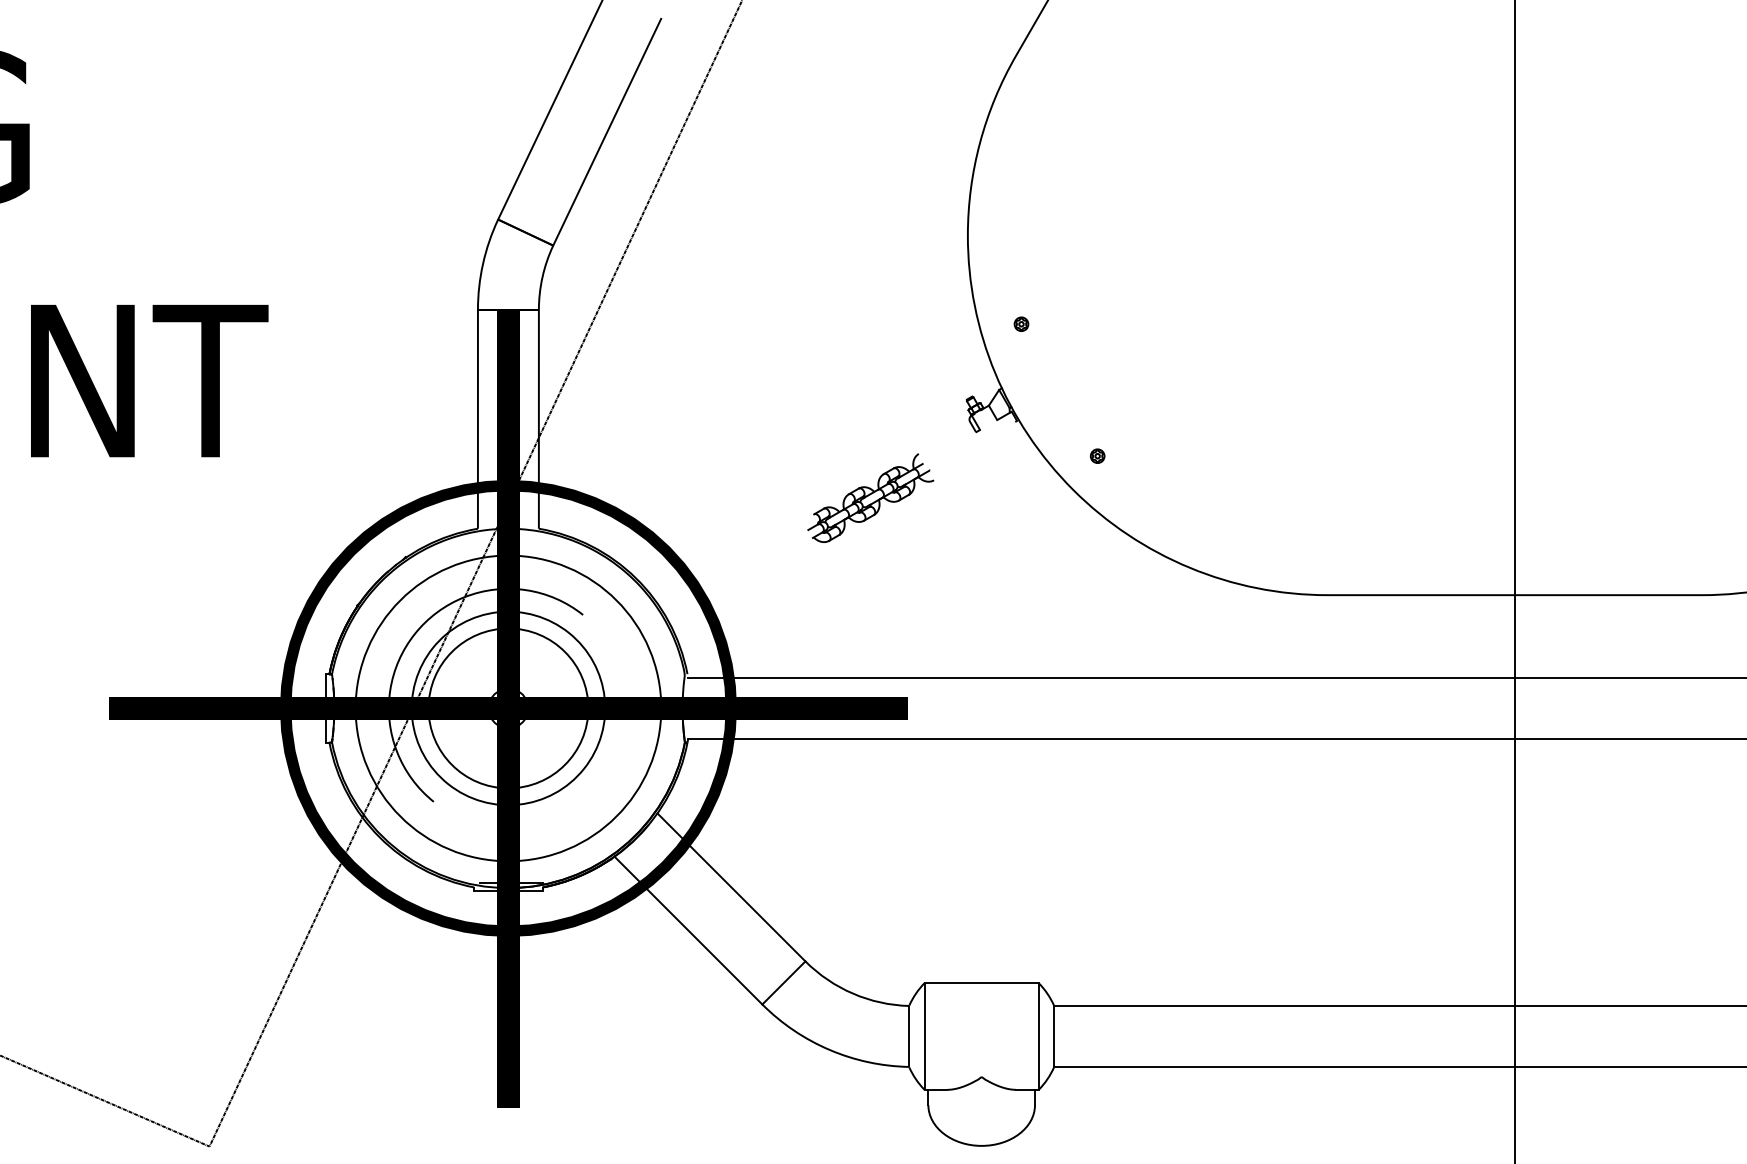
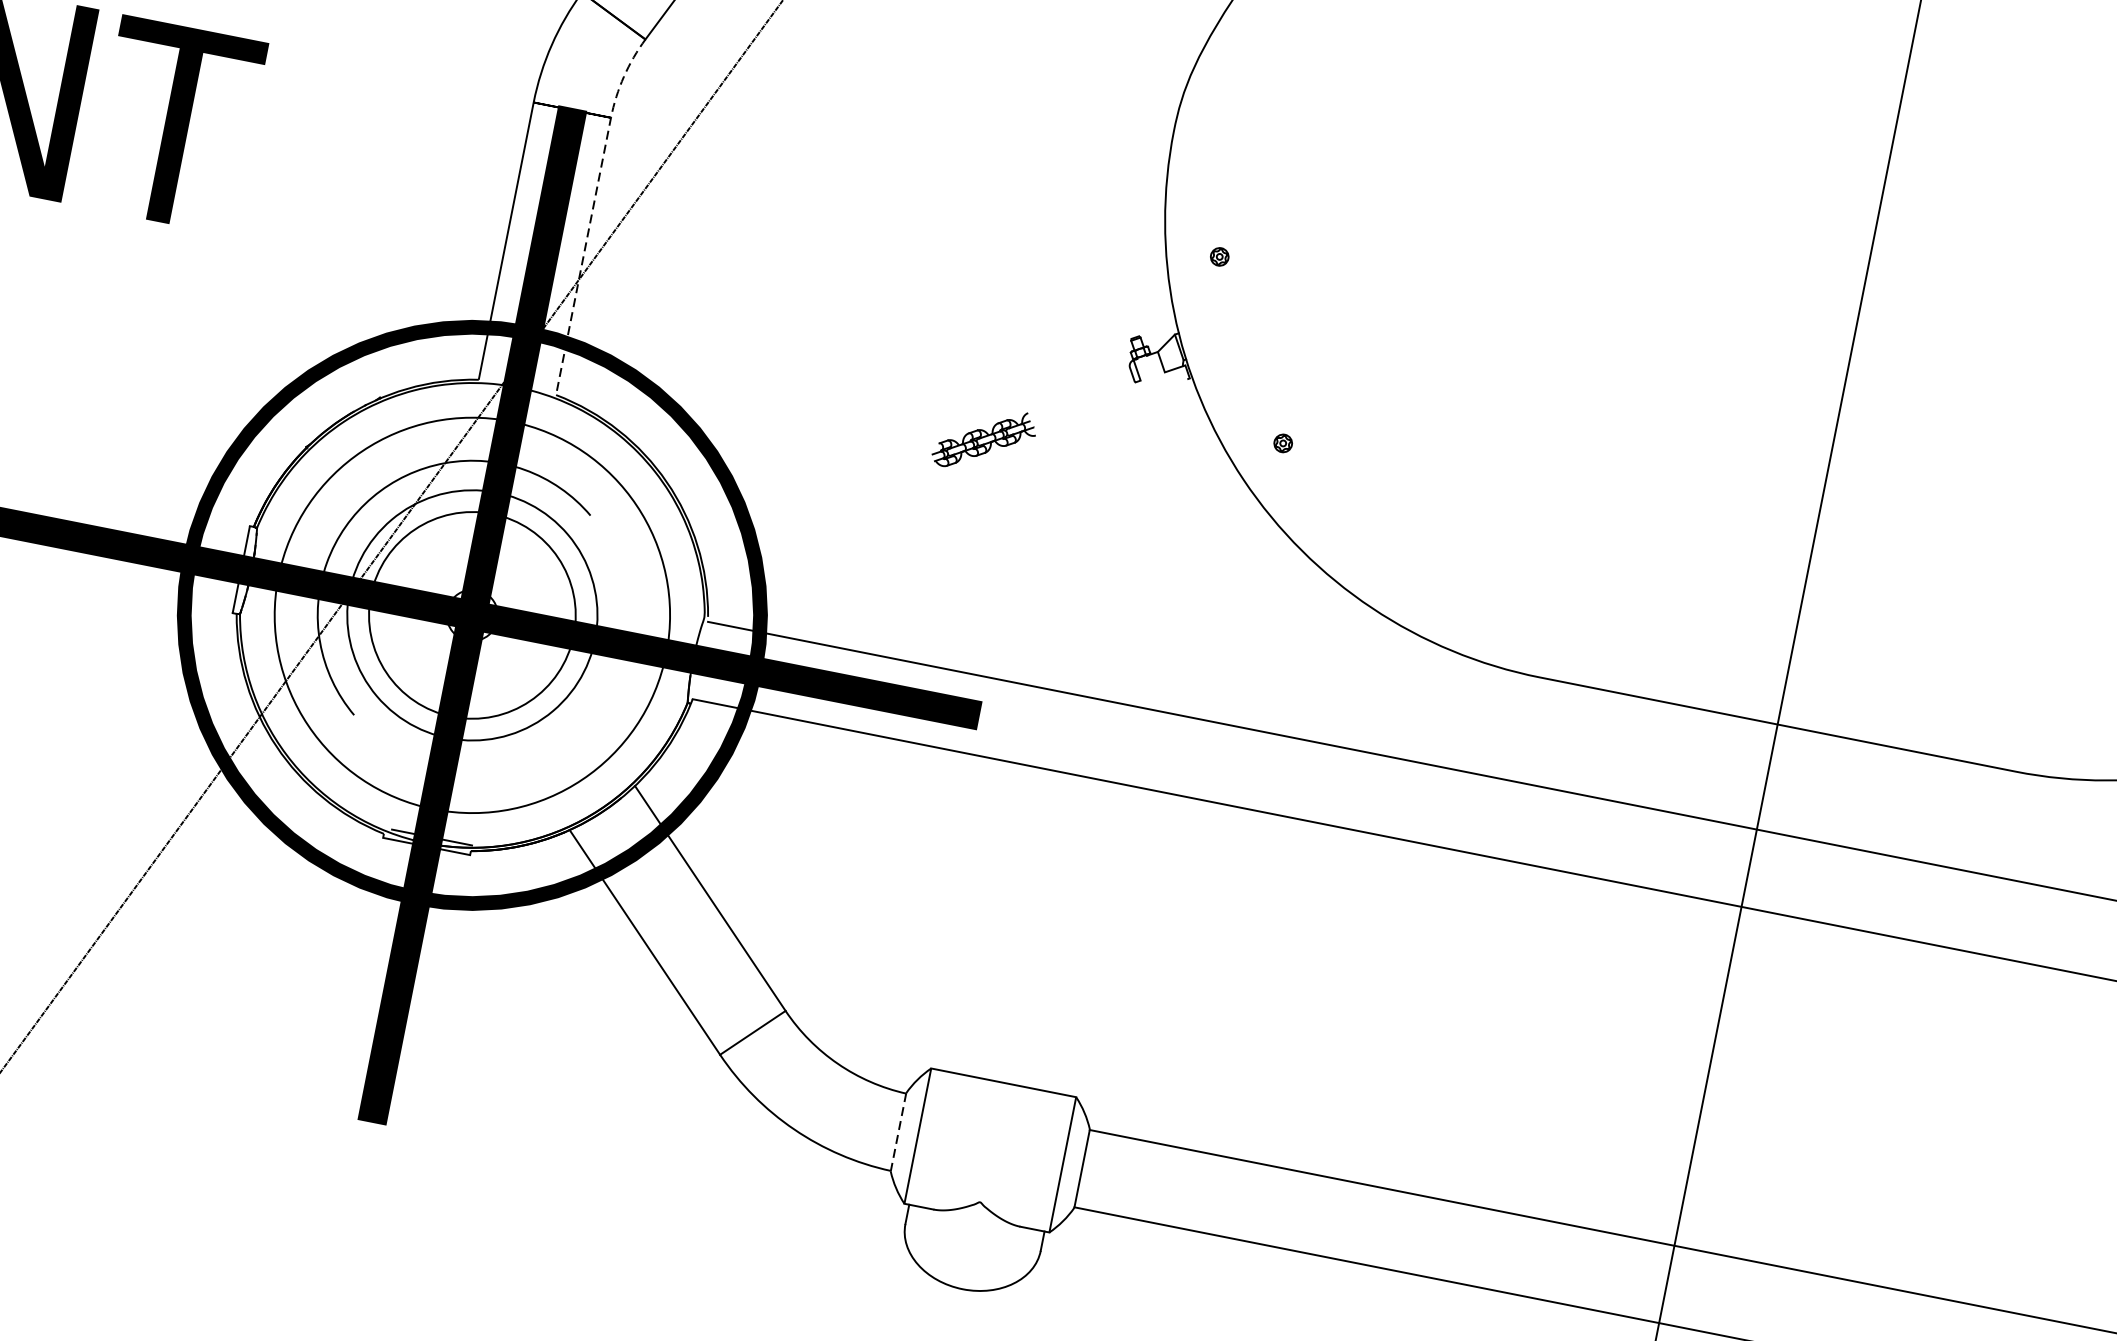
line: (538, 380) -> (592, 206), solid -> dashed
part: (870, 497) -> (984, 438), size x0.6
line: (909, 1035) -> (898, 1131), solid -> dashed

